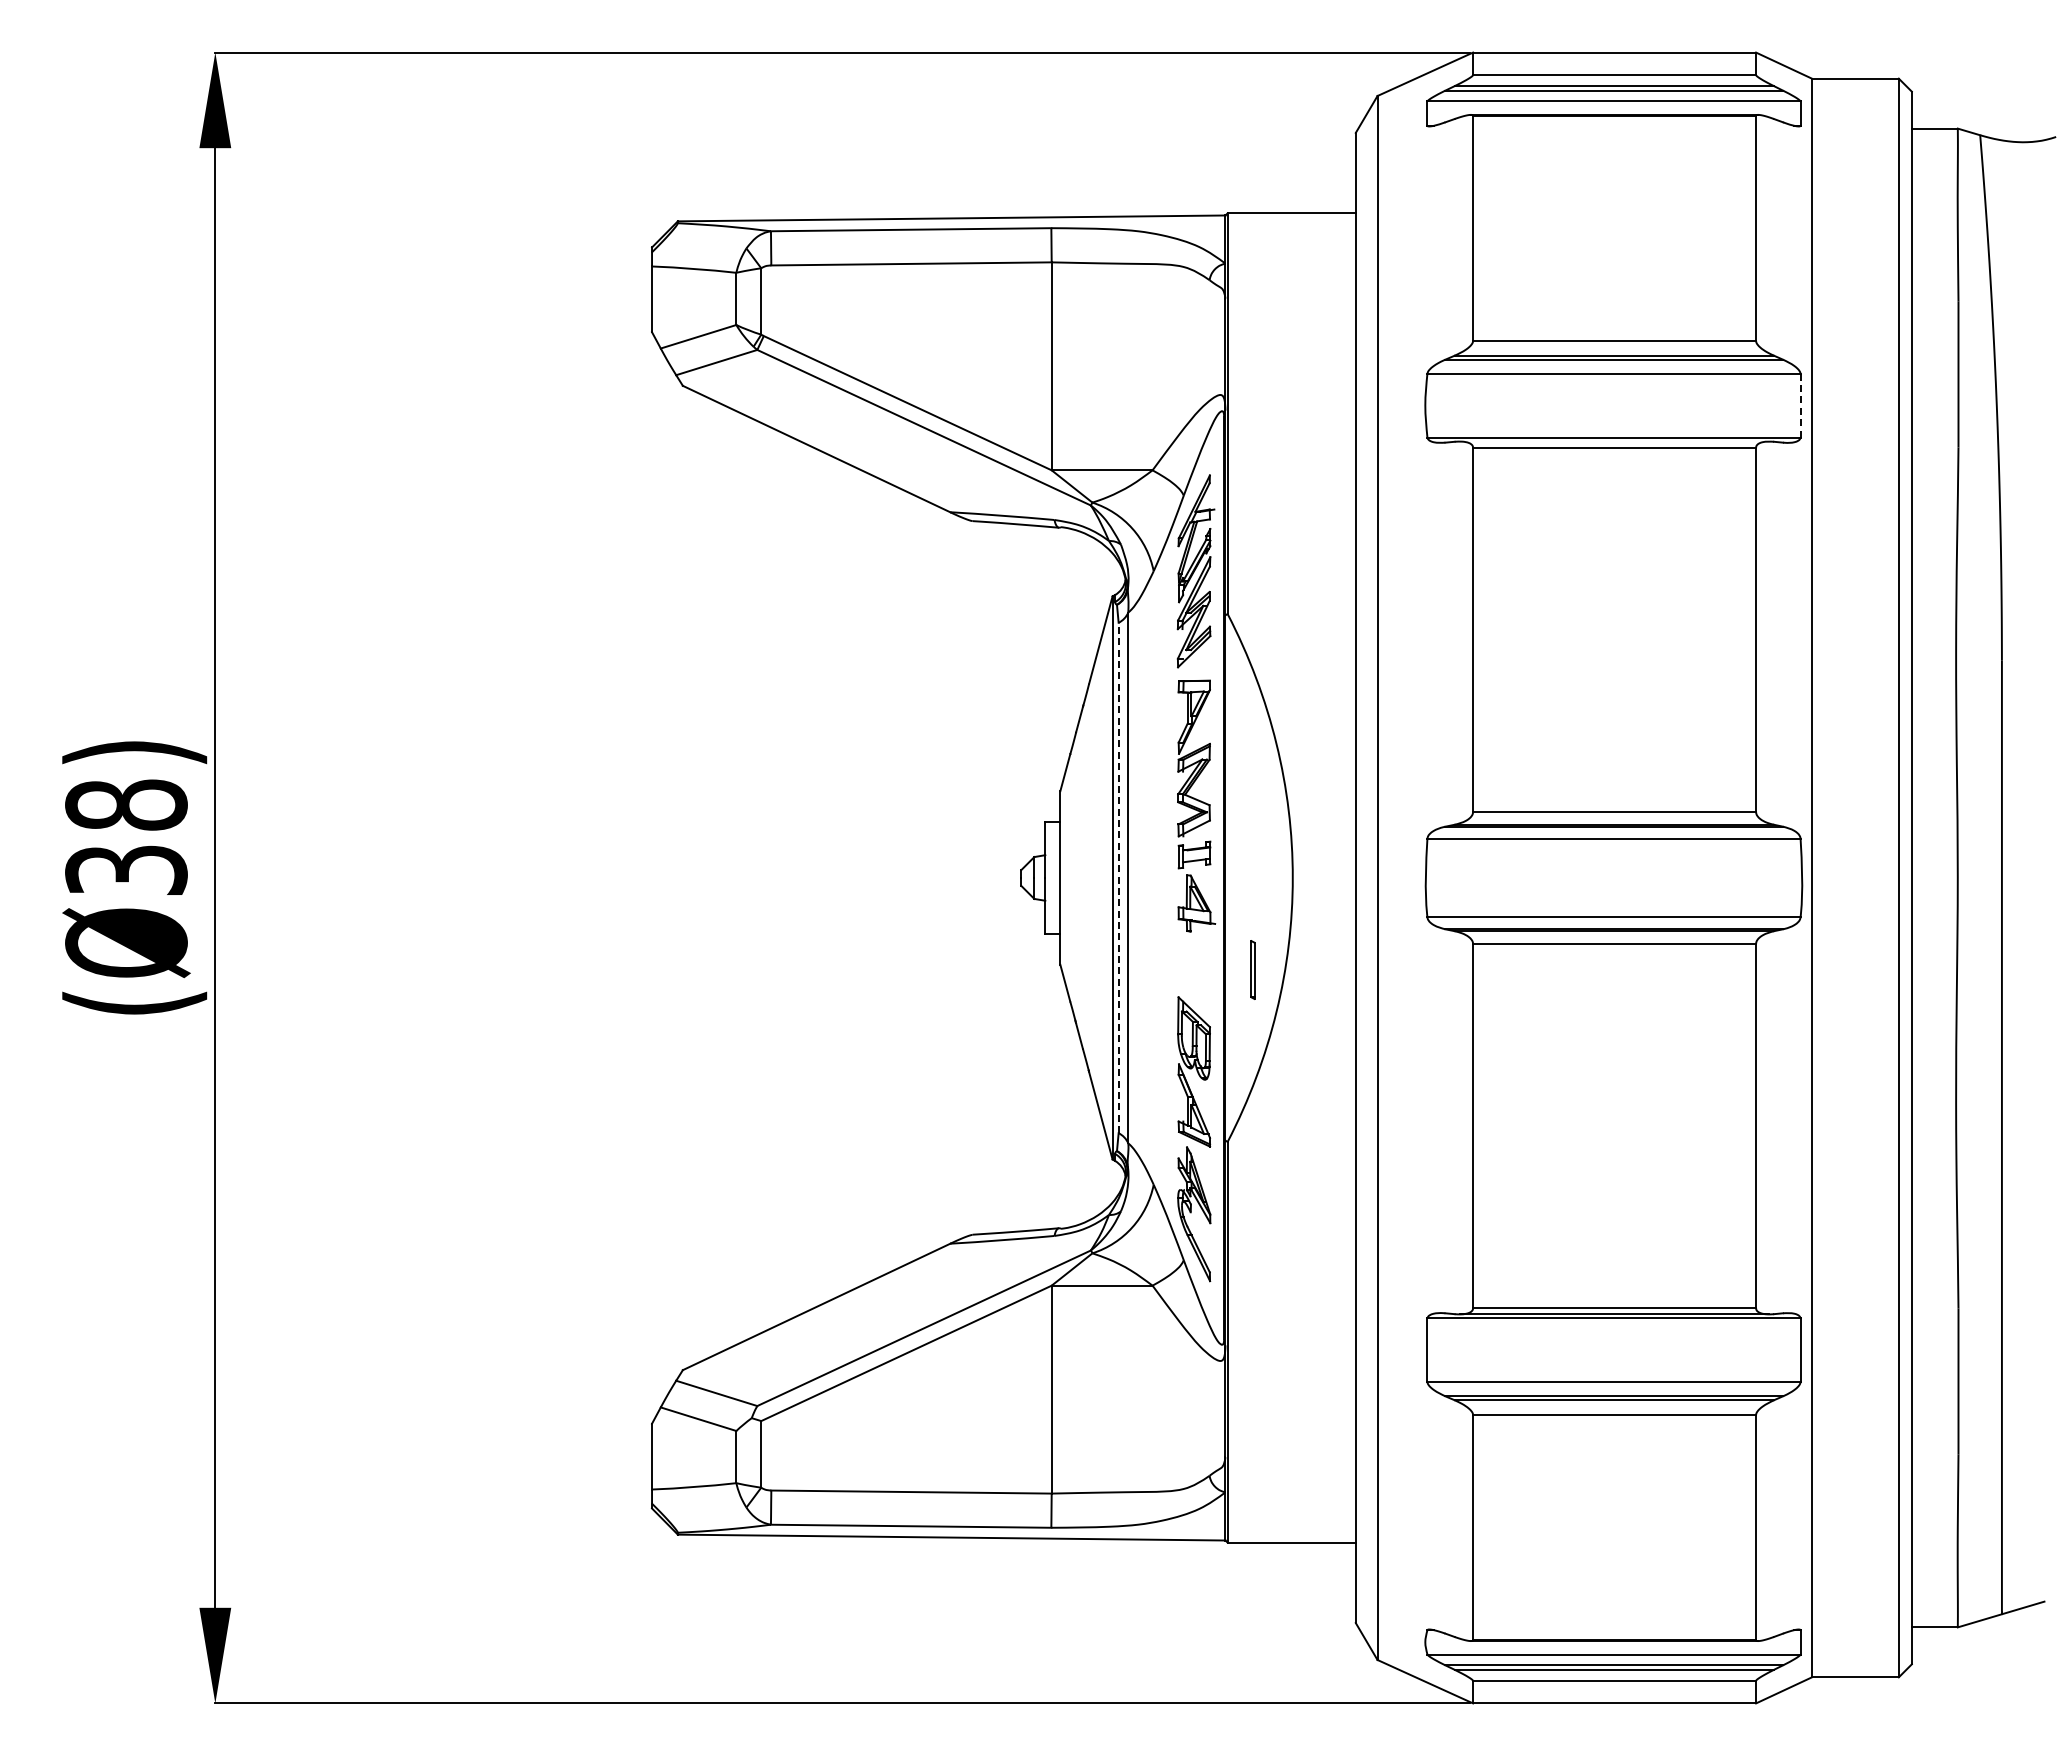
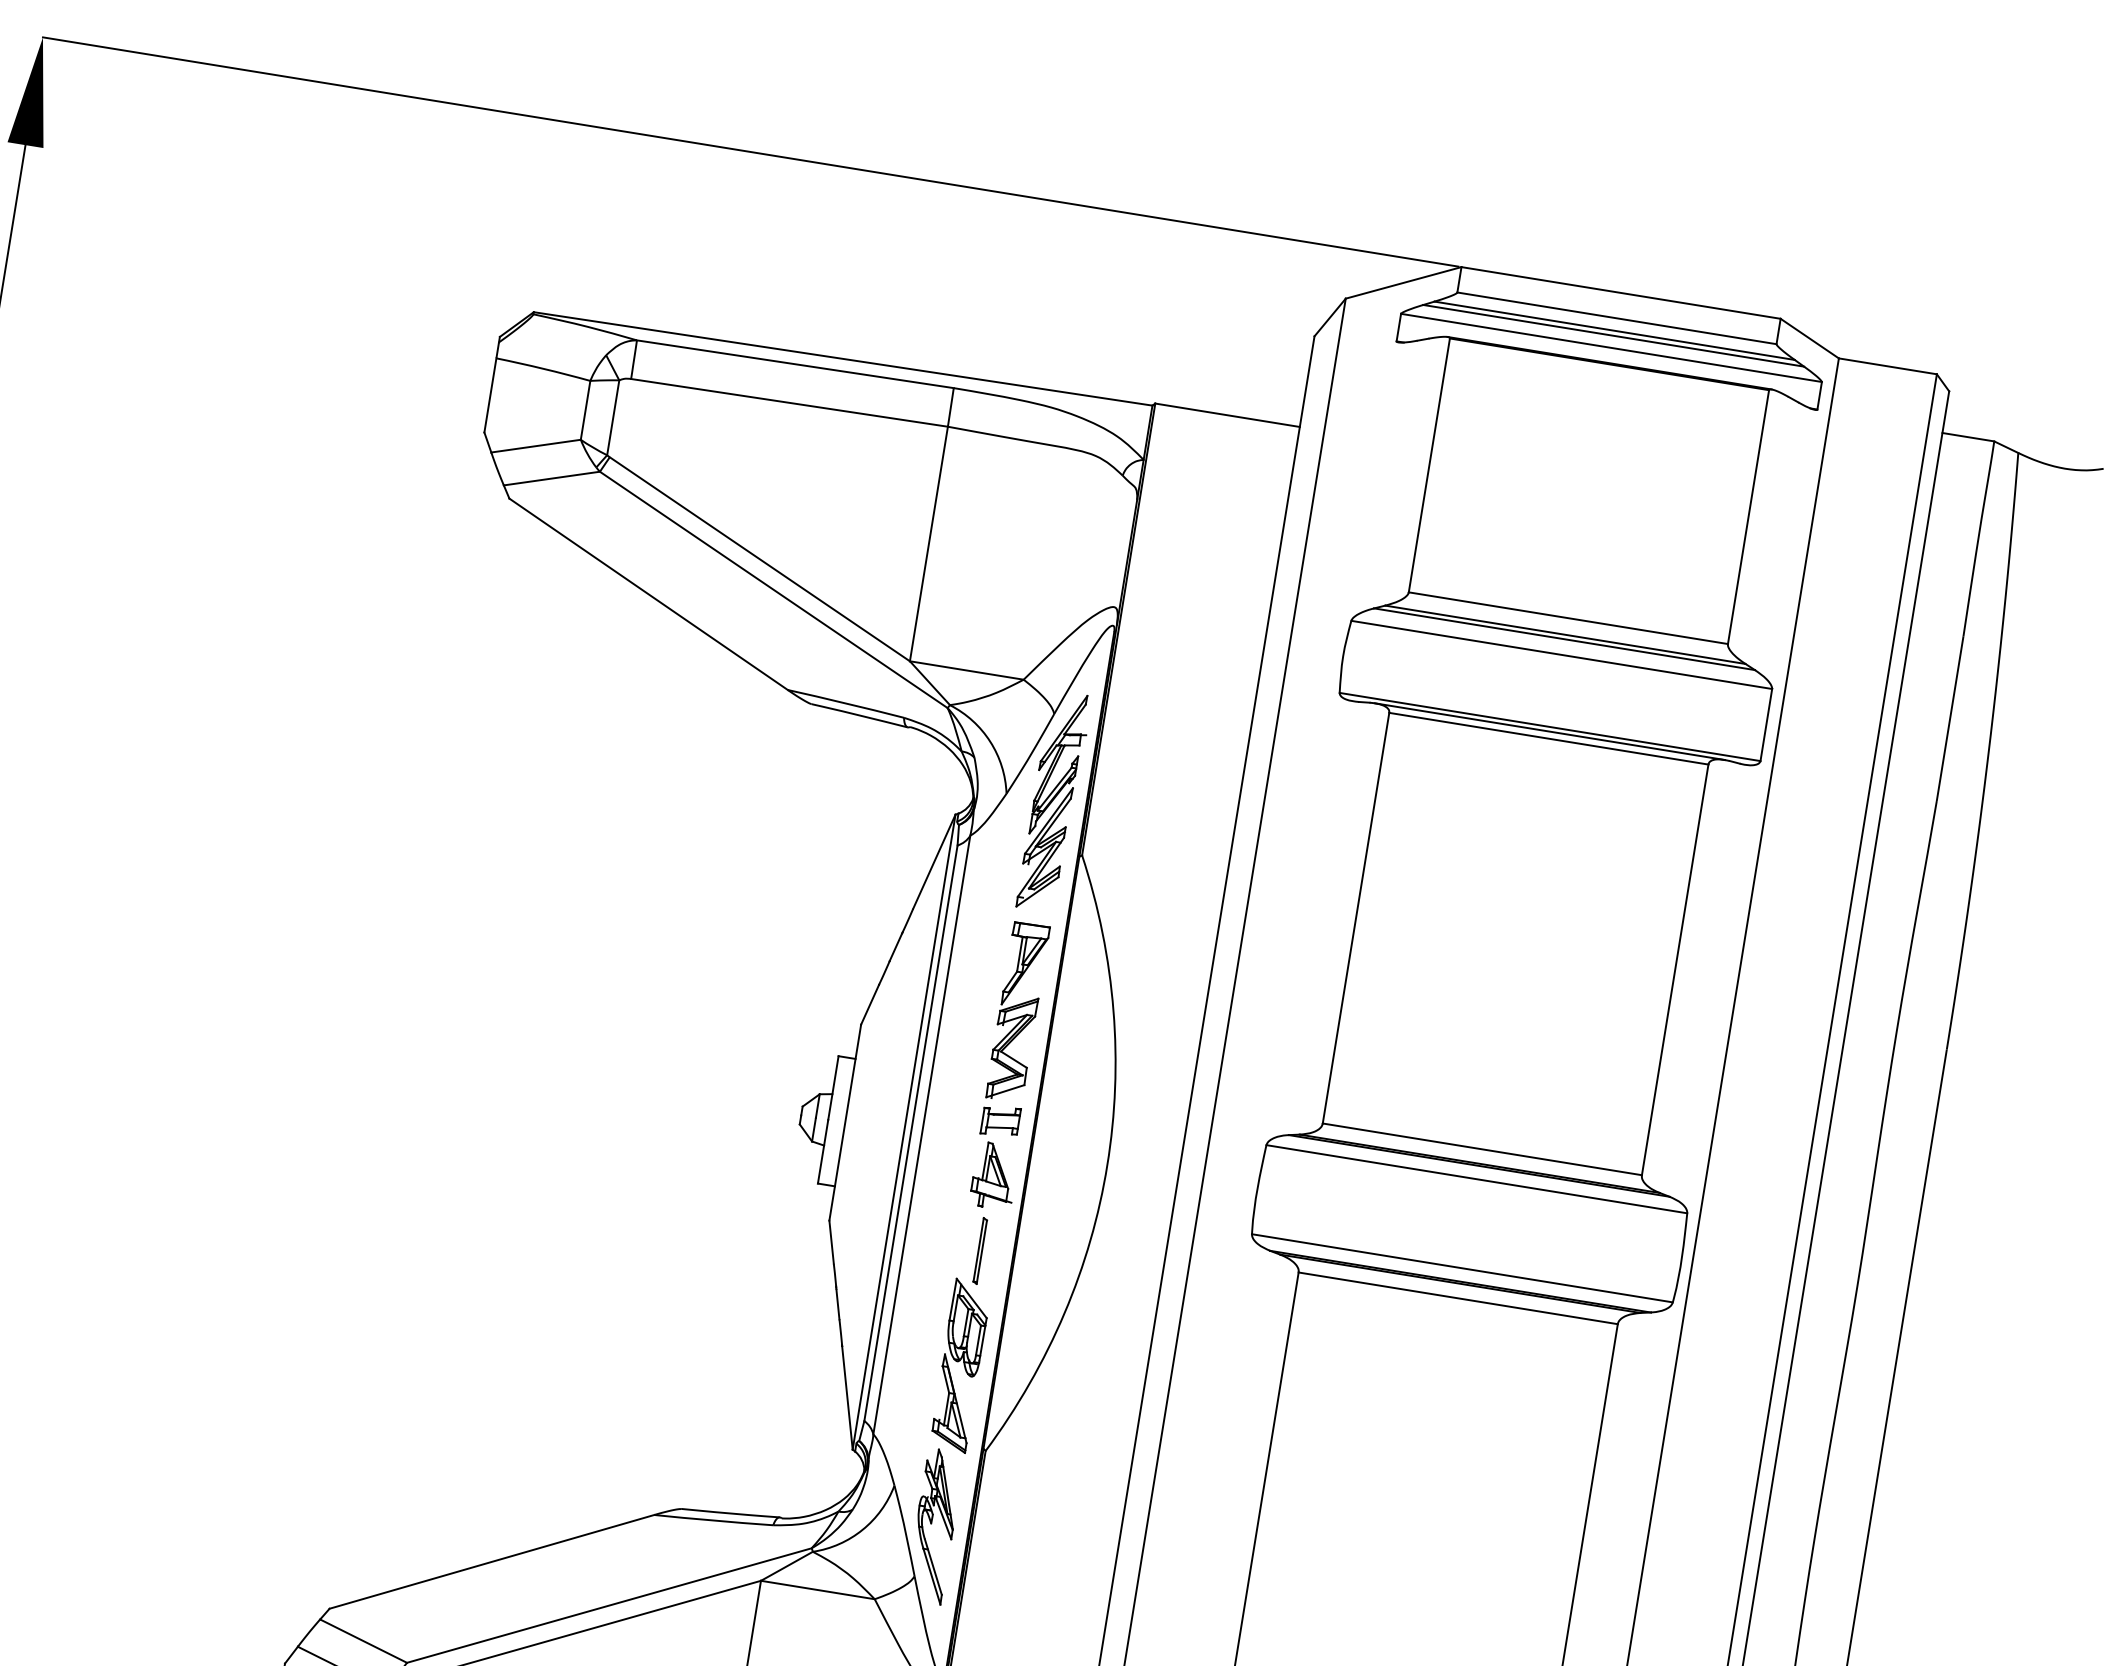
line: (1800, 405) -> (1766, 724), dashed -> solid
line: (1614, 441) -> (1549, 731), added
line: (1118, 877) -> (910, 1132), dashed -> solid
part: (1252, 969) -> (979, 1250), moved

